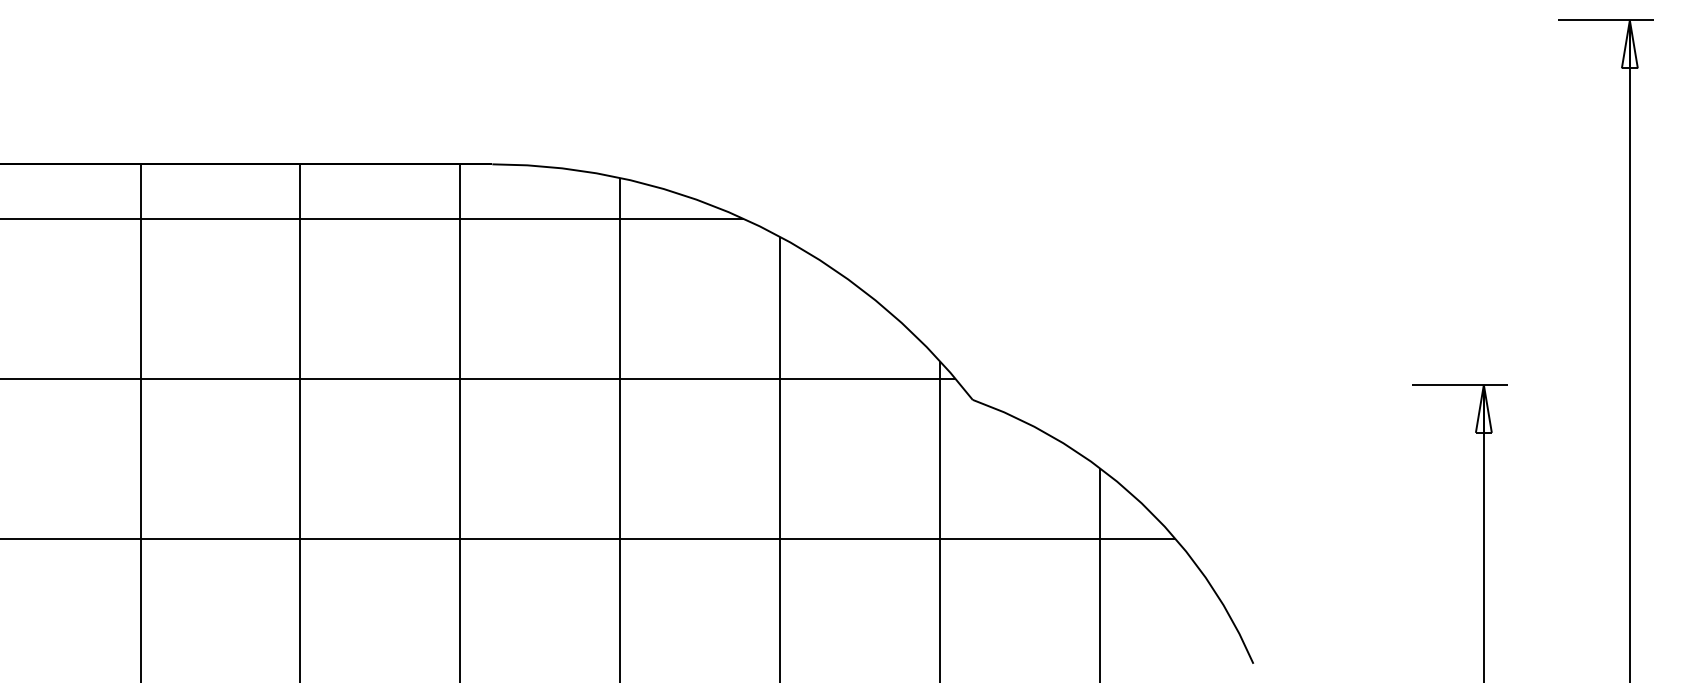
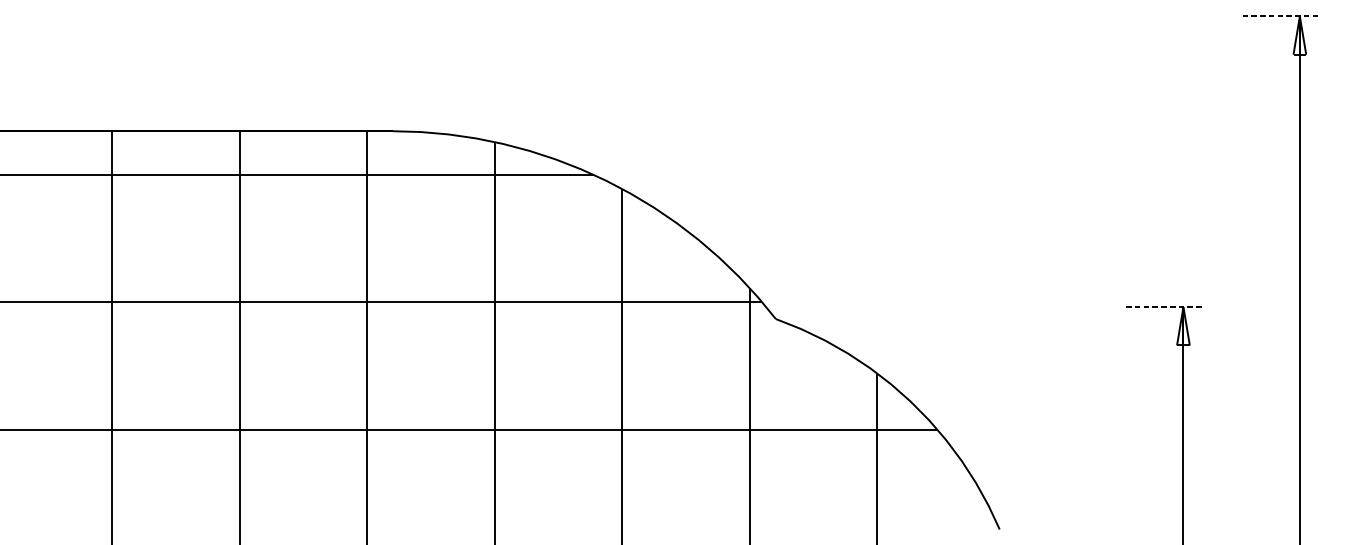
line: (1605, 20) -> (1280, 16), solid -> dashed
line: (1459, 384) -> (1164, 306), solid -> dashed

